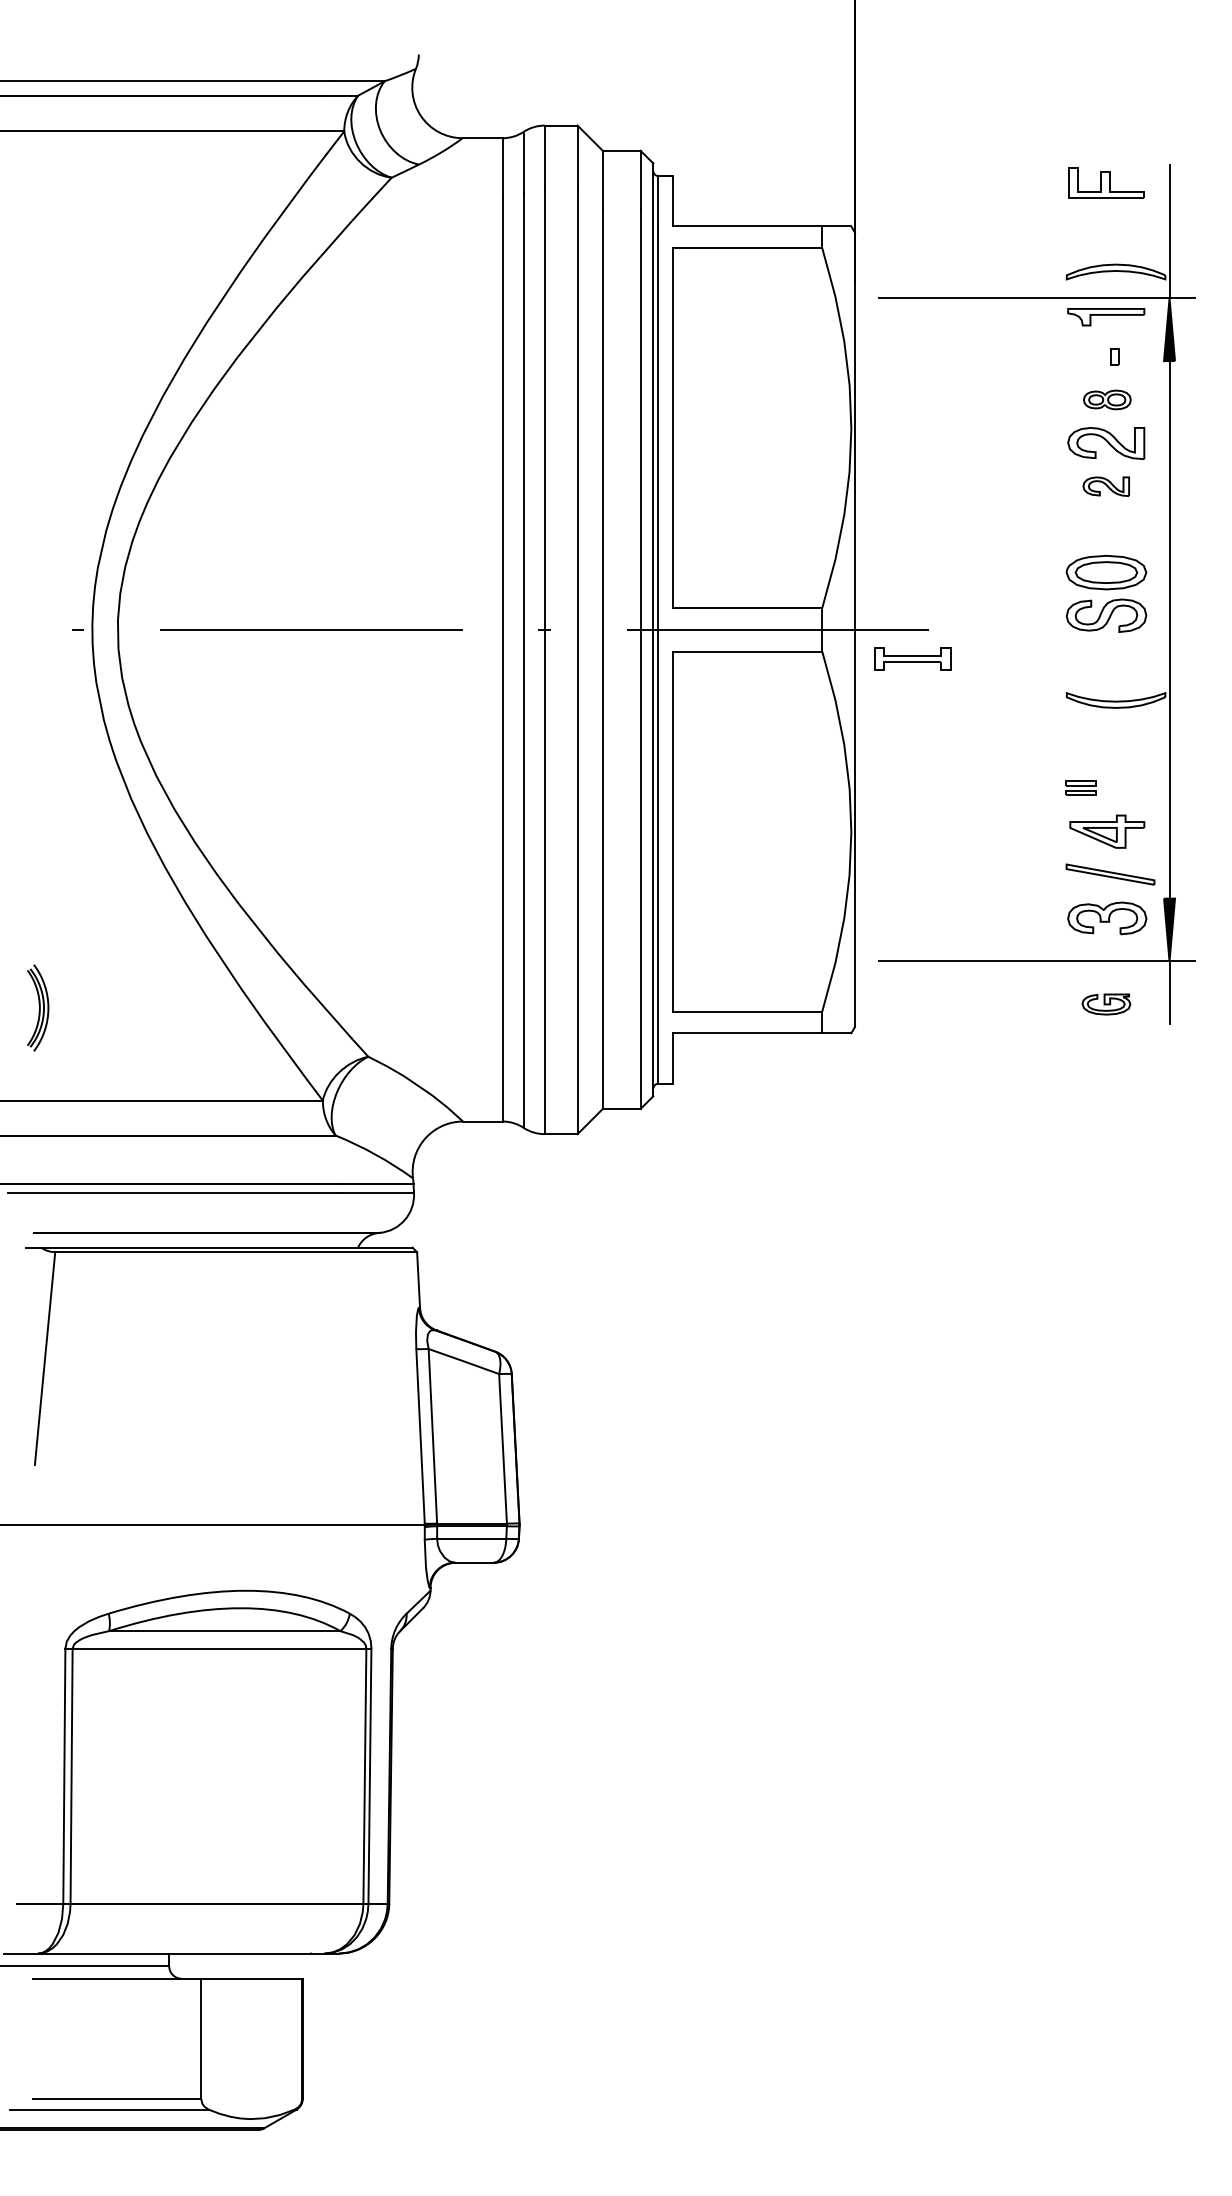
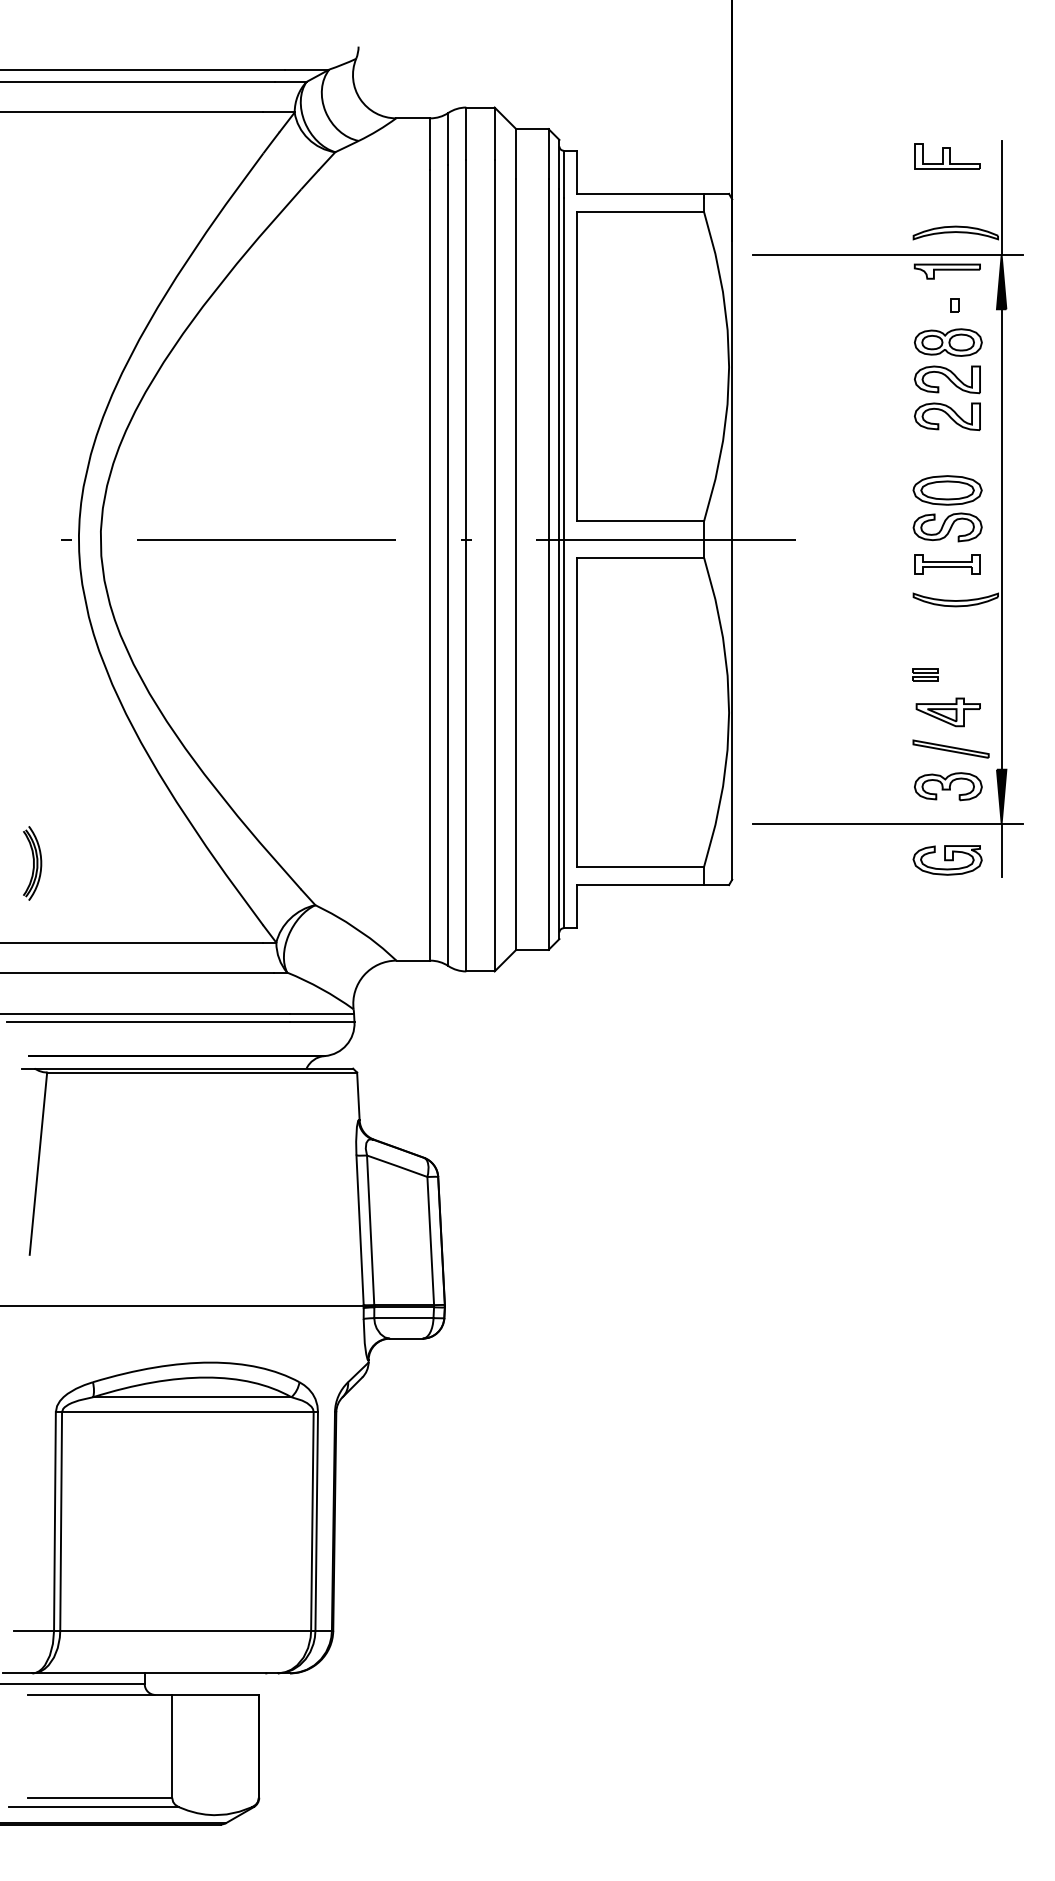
part: (1107, 399) -> (948, 342), size x1.67
part: (1106, 486) -> (947, 416), size x1.67
part: (912, 659) -> (947, 564), moved
part: (1106, 1004) -> (947, 860), size x1.67

